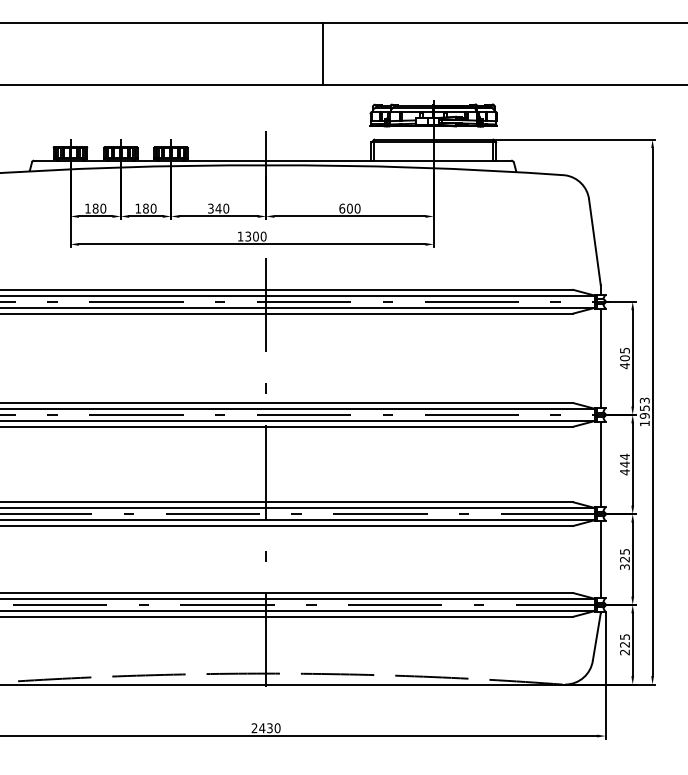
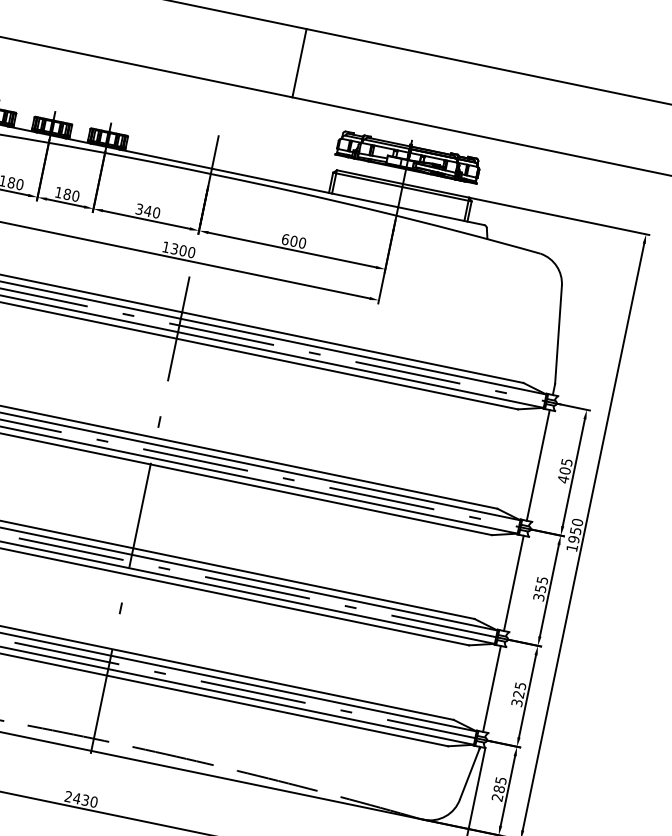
text: (644, 400) -> (577, 522), 1953 -> 1950
text: (624, 464) -> (540, 588), 444 -> 355
text: (624, 644) -> (498, 788), 225 -> 285

